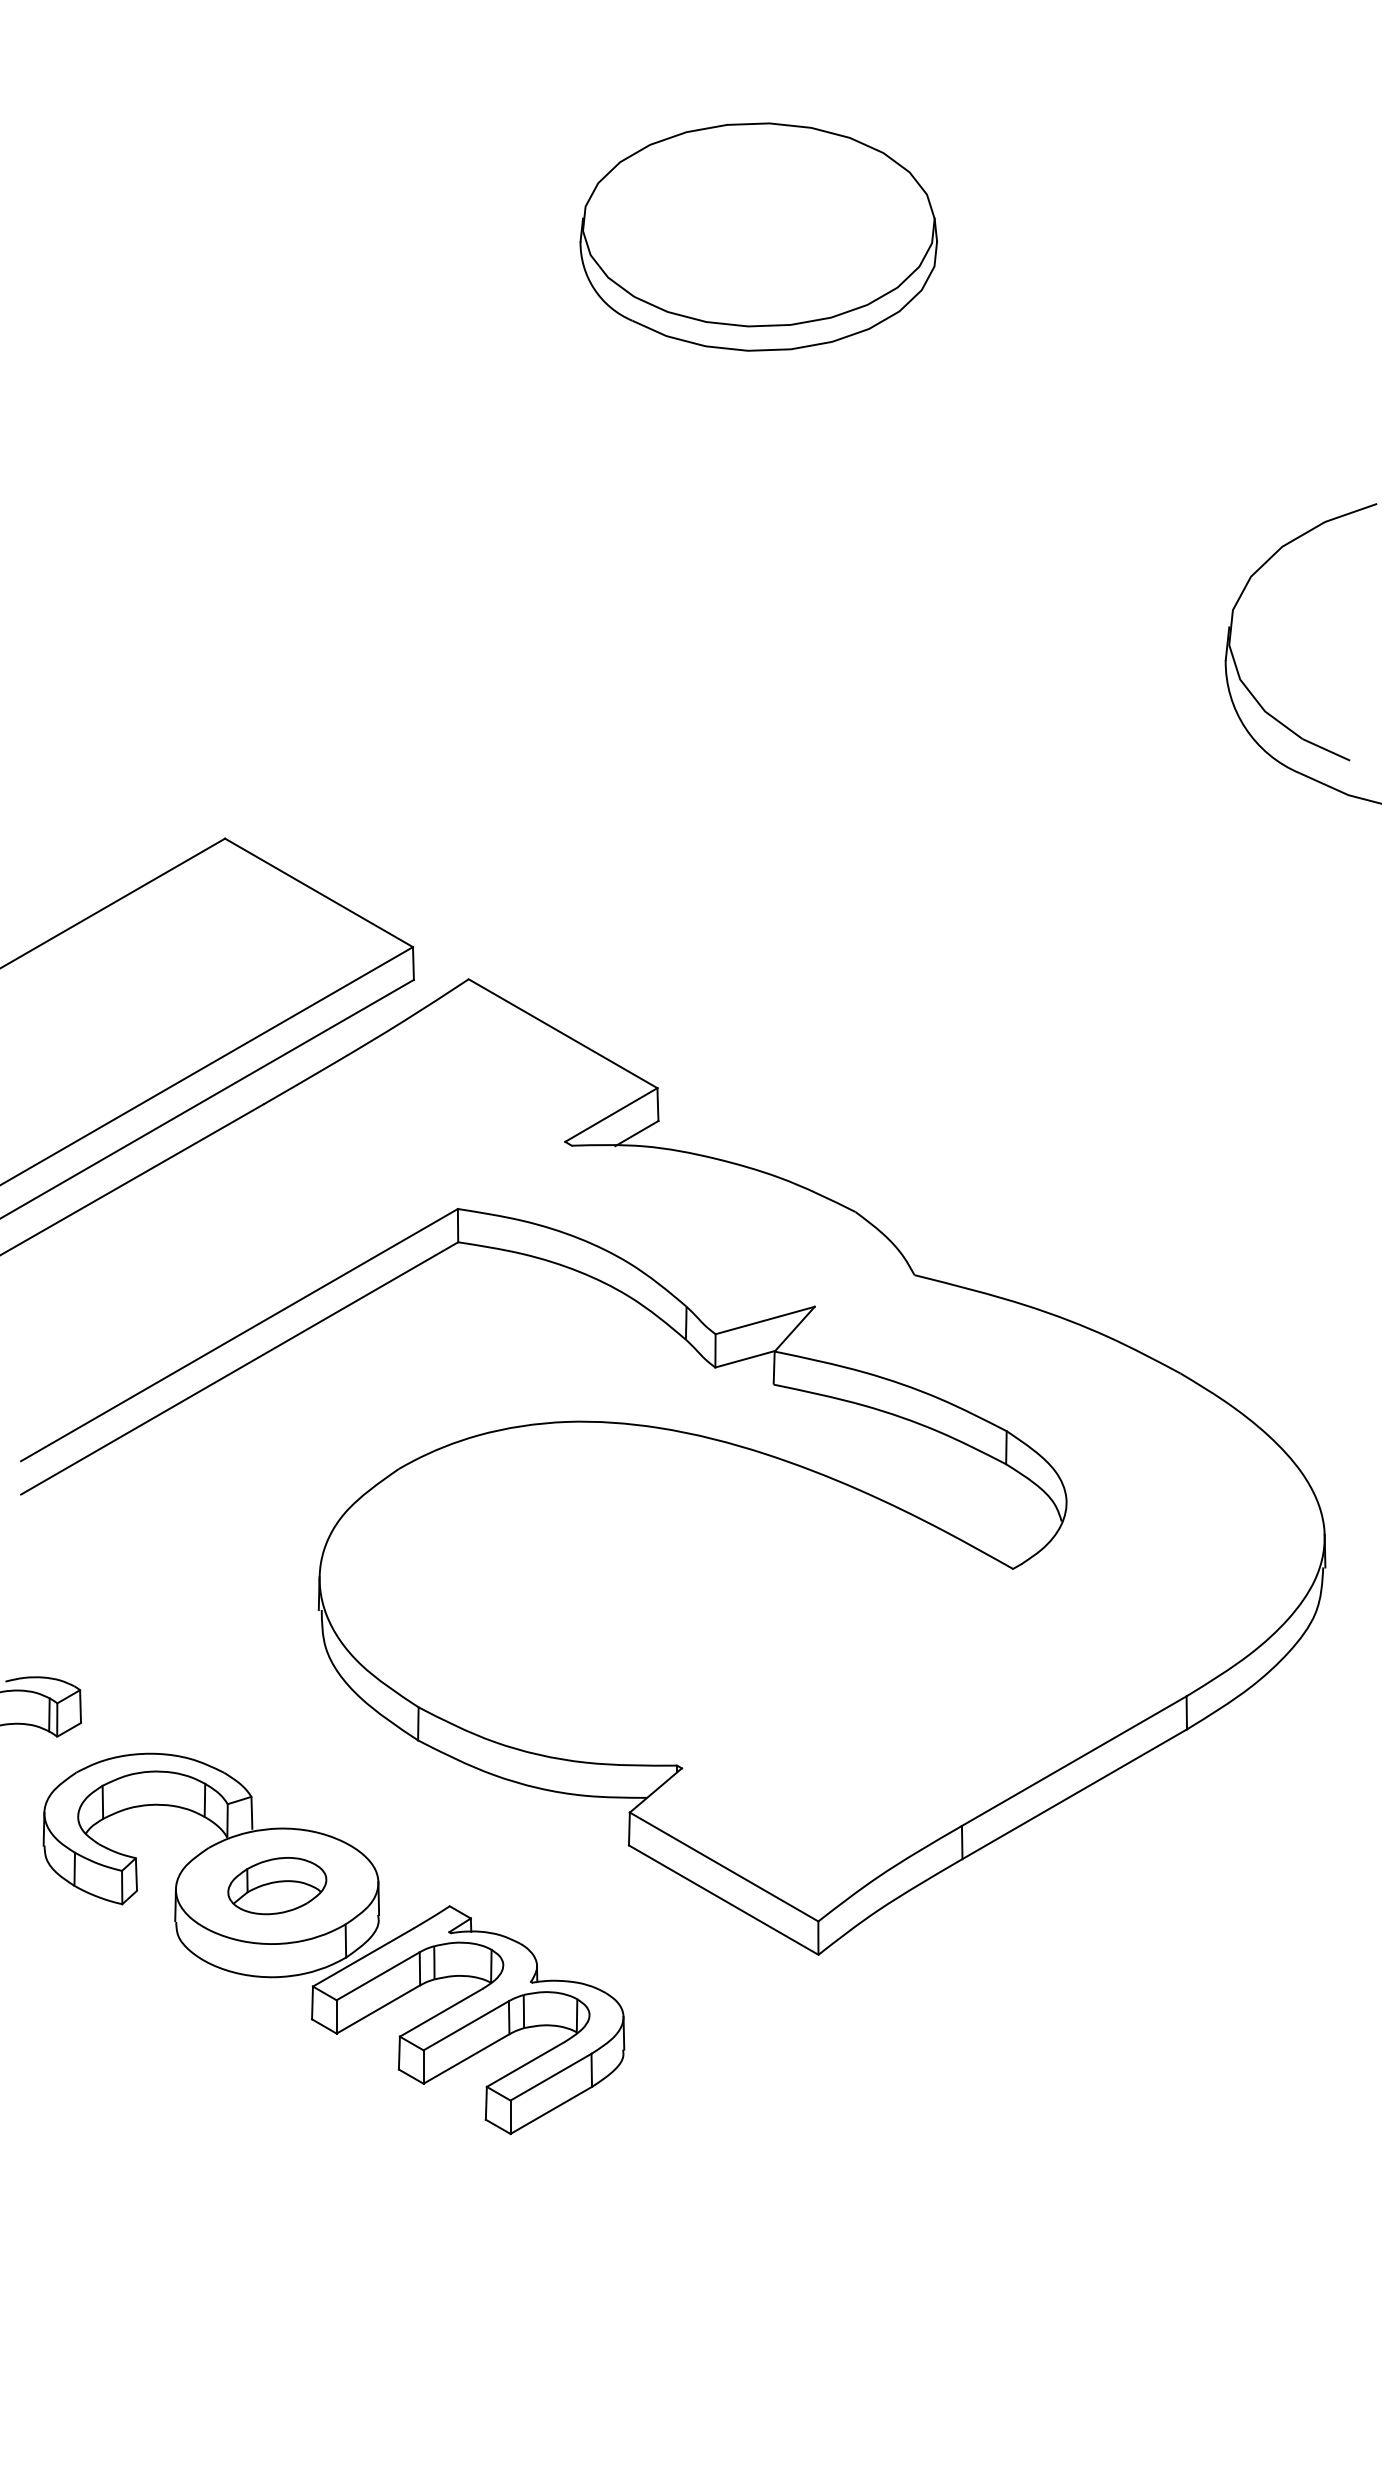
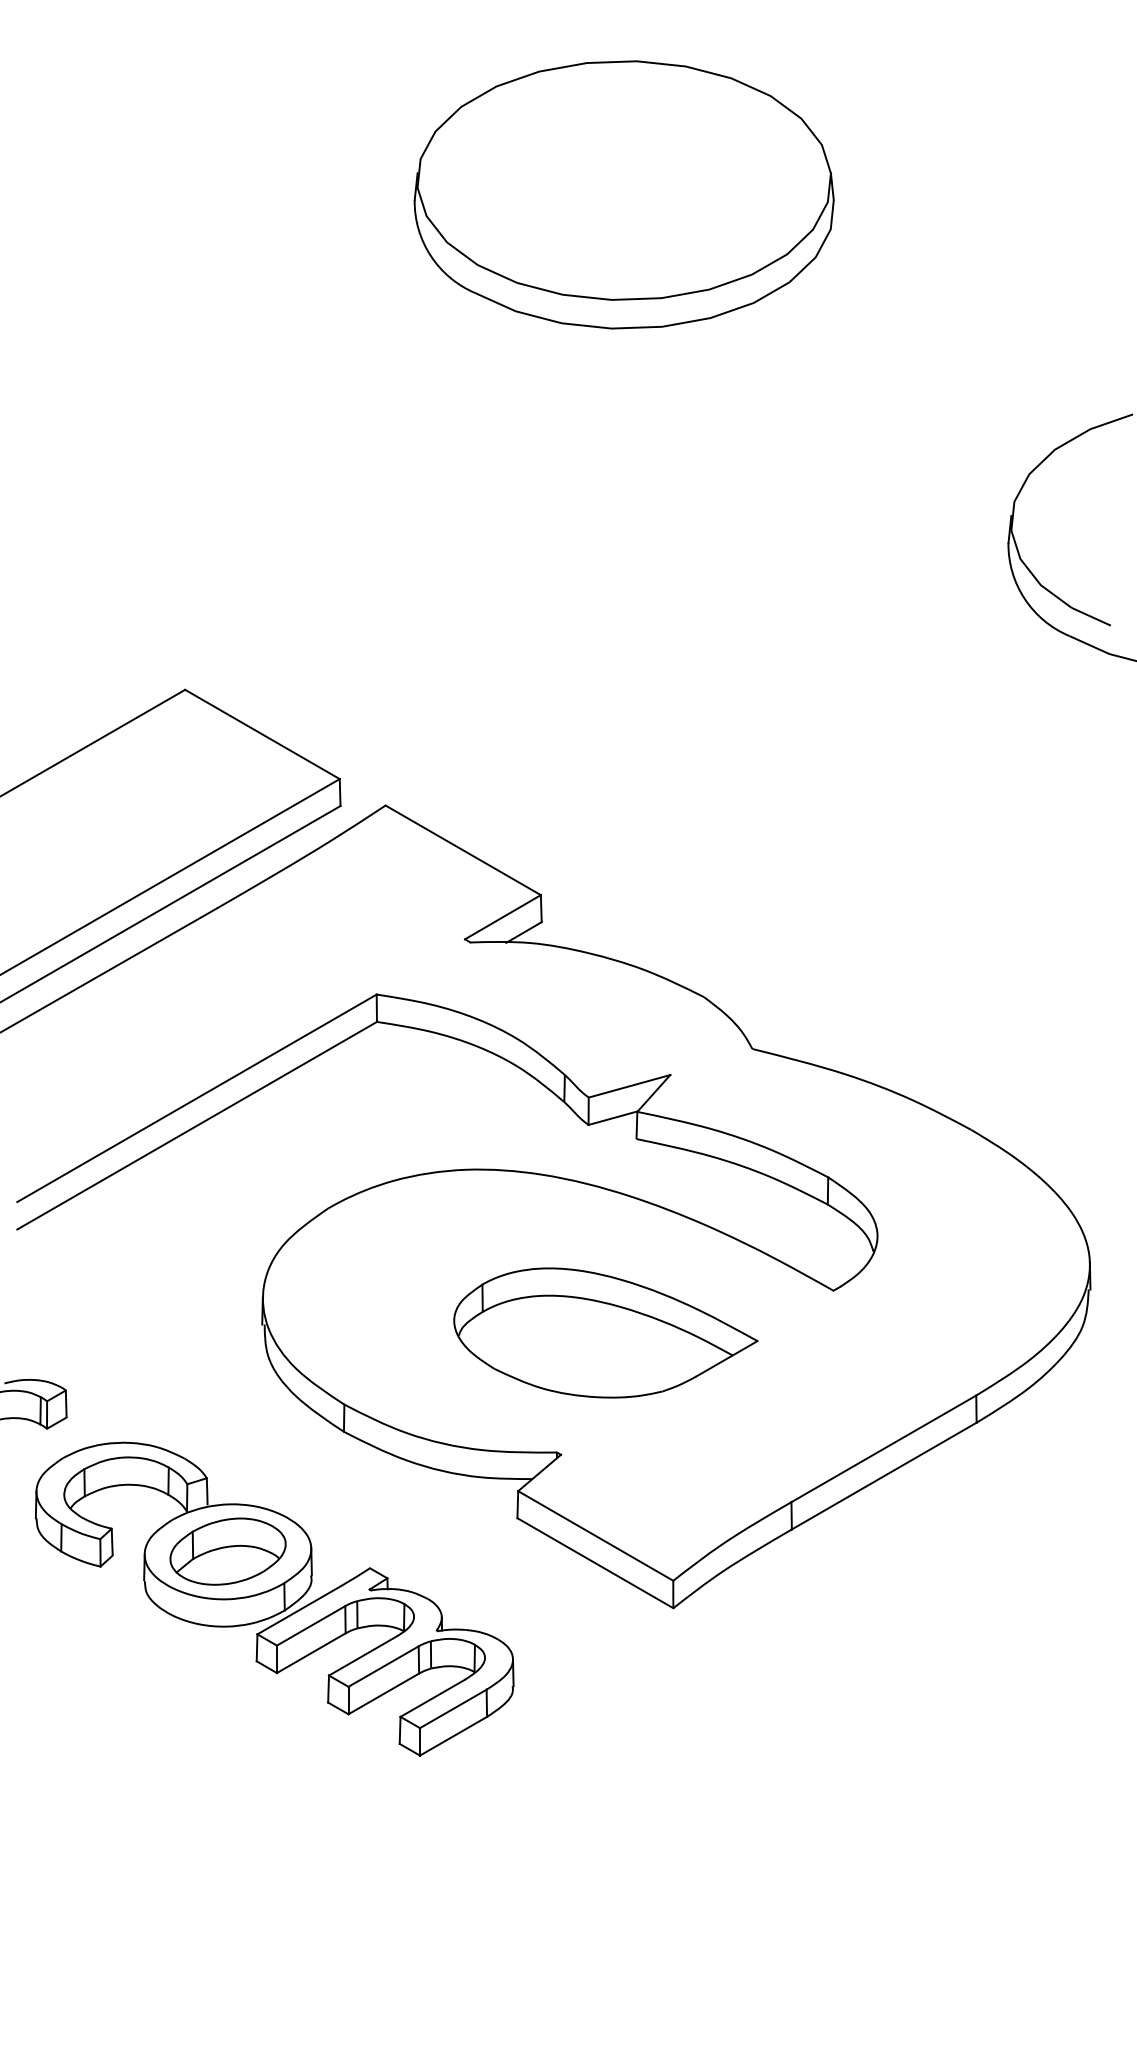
part: (758, 236) -> (624, 194), size x1.43
part: (736, 1620) -> (605, 1333), added
part: (277, 1885) -> (228, 1551), size x1.43

